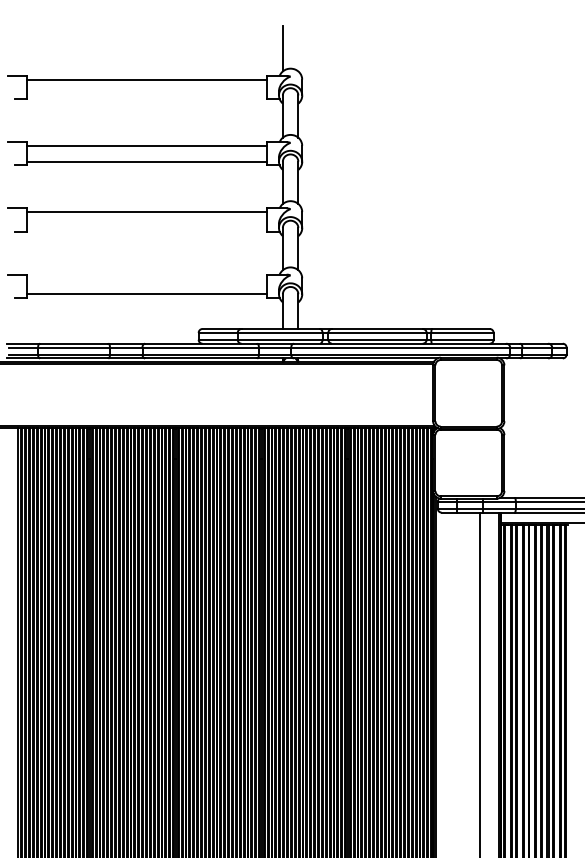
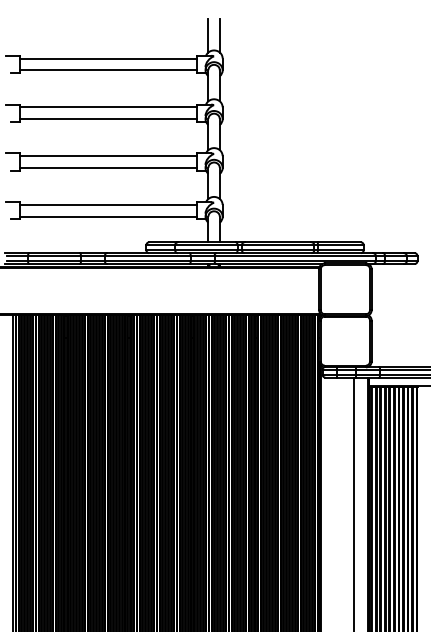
line: (297, 48) -> (219, 35), added
line: (145, 95) -> (107, 70), added
line: (145, 227) -> (107, 167), added
line: (145, 279) -> (107, 205), added

